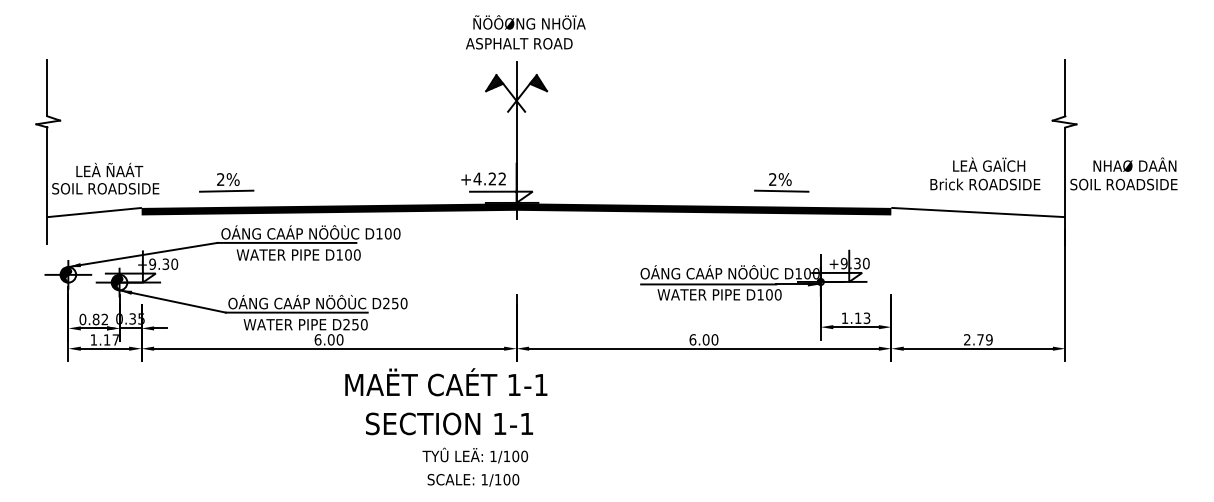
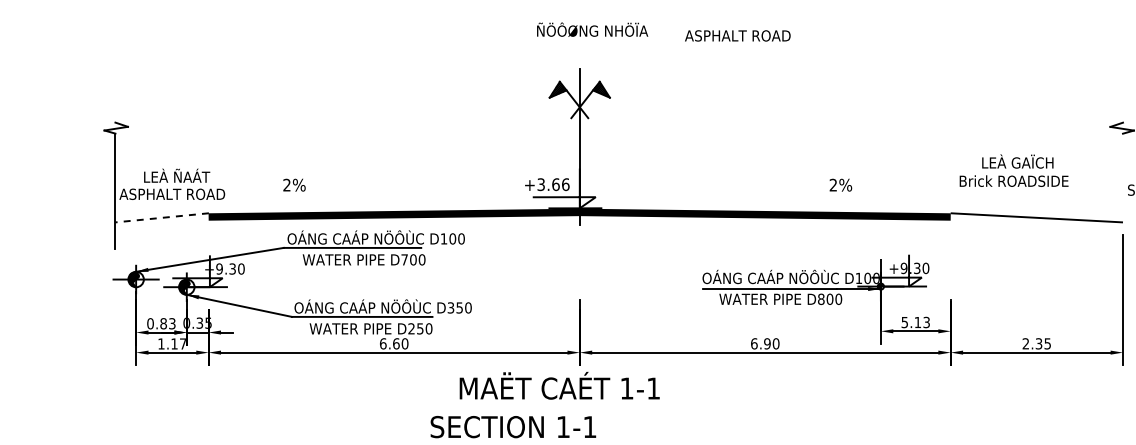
text: (519, 43) -> (738, 35), moved
line: (47, 88) -> (115, 95), removed
line: (1065, 88) -> (1123, 95), removed
text: (985, 173) -> (1014, 170), moved
text: (489, 178) -> (552, 184), +4.22 -> +3.66
line: (1065, 185) -> (1123, 191), removed
text: (105, 188) -> (172, 194), SOIL ROADSIDE -> ASPHALT ROAD
line: (226, 190) -> (292, 196), removed
line: (781, 190) -> (842, 196), removed
line: (94, 212) -> (162, 217), solid -> dashed
text: (339, 254) -> (404, 259), D100 -> D700
text: (760, 294) -> (821, 298), D100 -> D800
text: (386, 303) -> (451, 307), D250 -> D350
text: (844, 318) -> (904, 322), 1.13 -> 5.13
text: (104, 319) -> (171, 323), 0.82 -> 0.83
text: (331, 339) -> (396, 343), 6.00 -> 6.60
text: (705, 339) -> (766, 343), 6.00 -> 6.90
text: (984, 339) -> (1042, 343), 2.79 -> 2.35
text: (446, 382) -> (559, 386), moved

